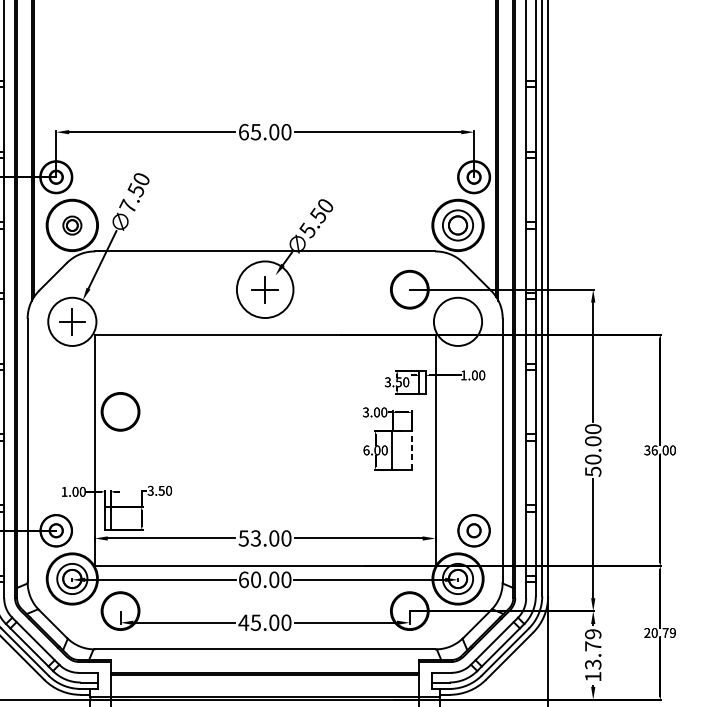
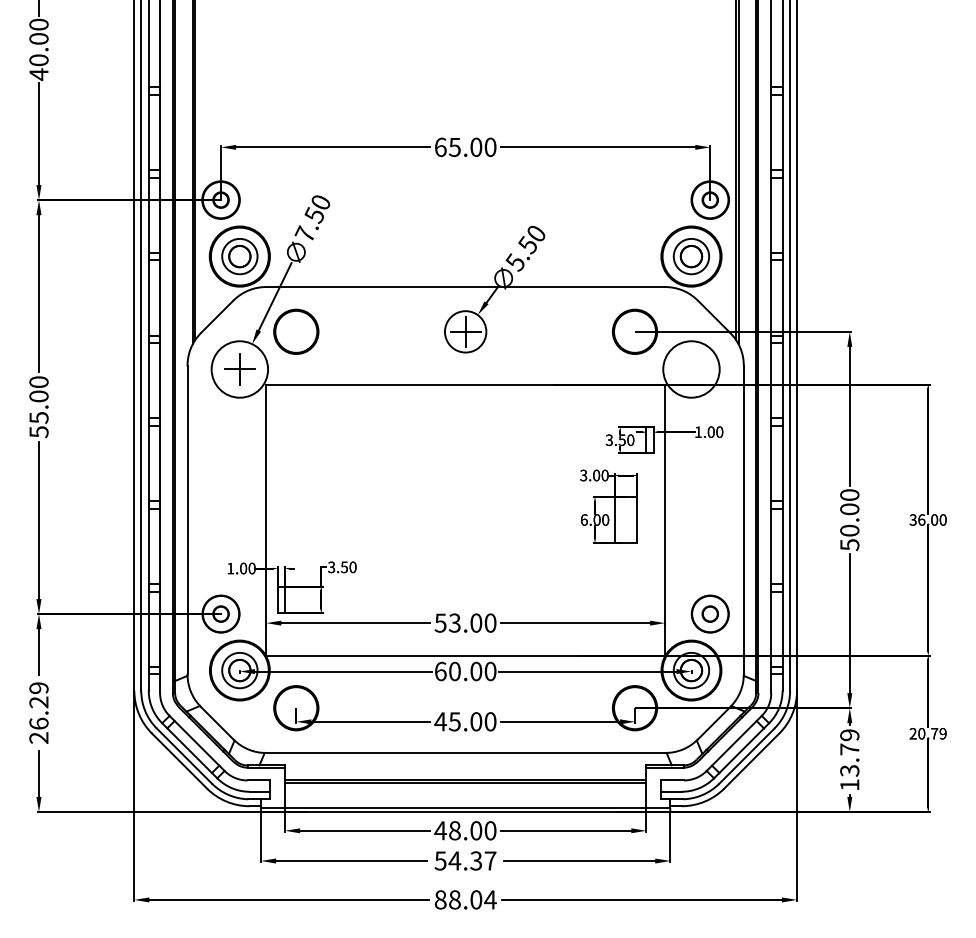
part: (72, 225) -> (239, 256), size x1.67
circle: (265, 289) -> (465, 331), size x0.62
circle: (120, 411) -> (296, 331), moved
line: (411, 450) -> (637, 520), dashed -> solid

